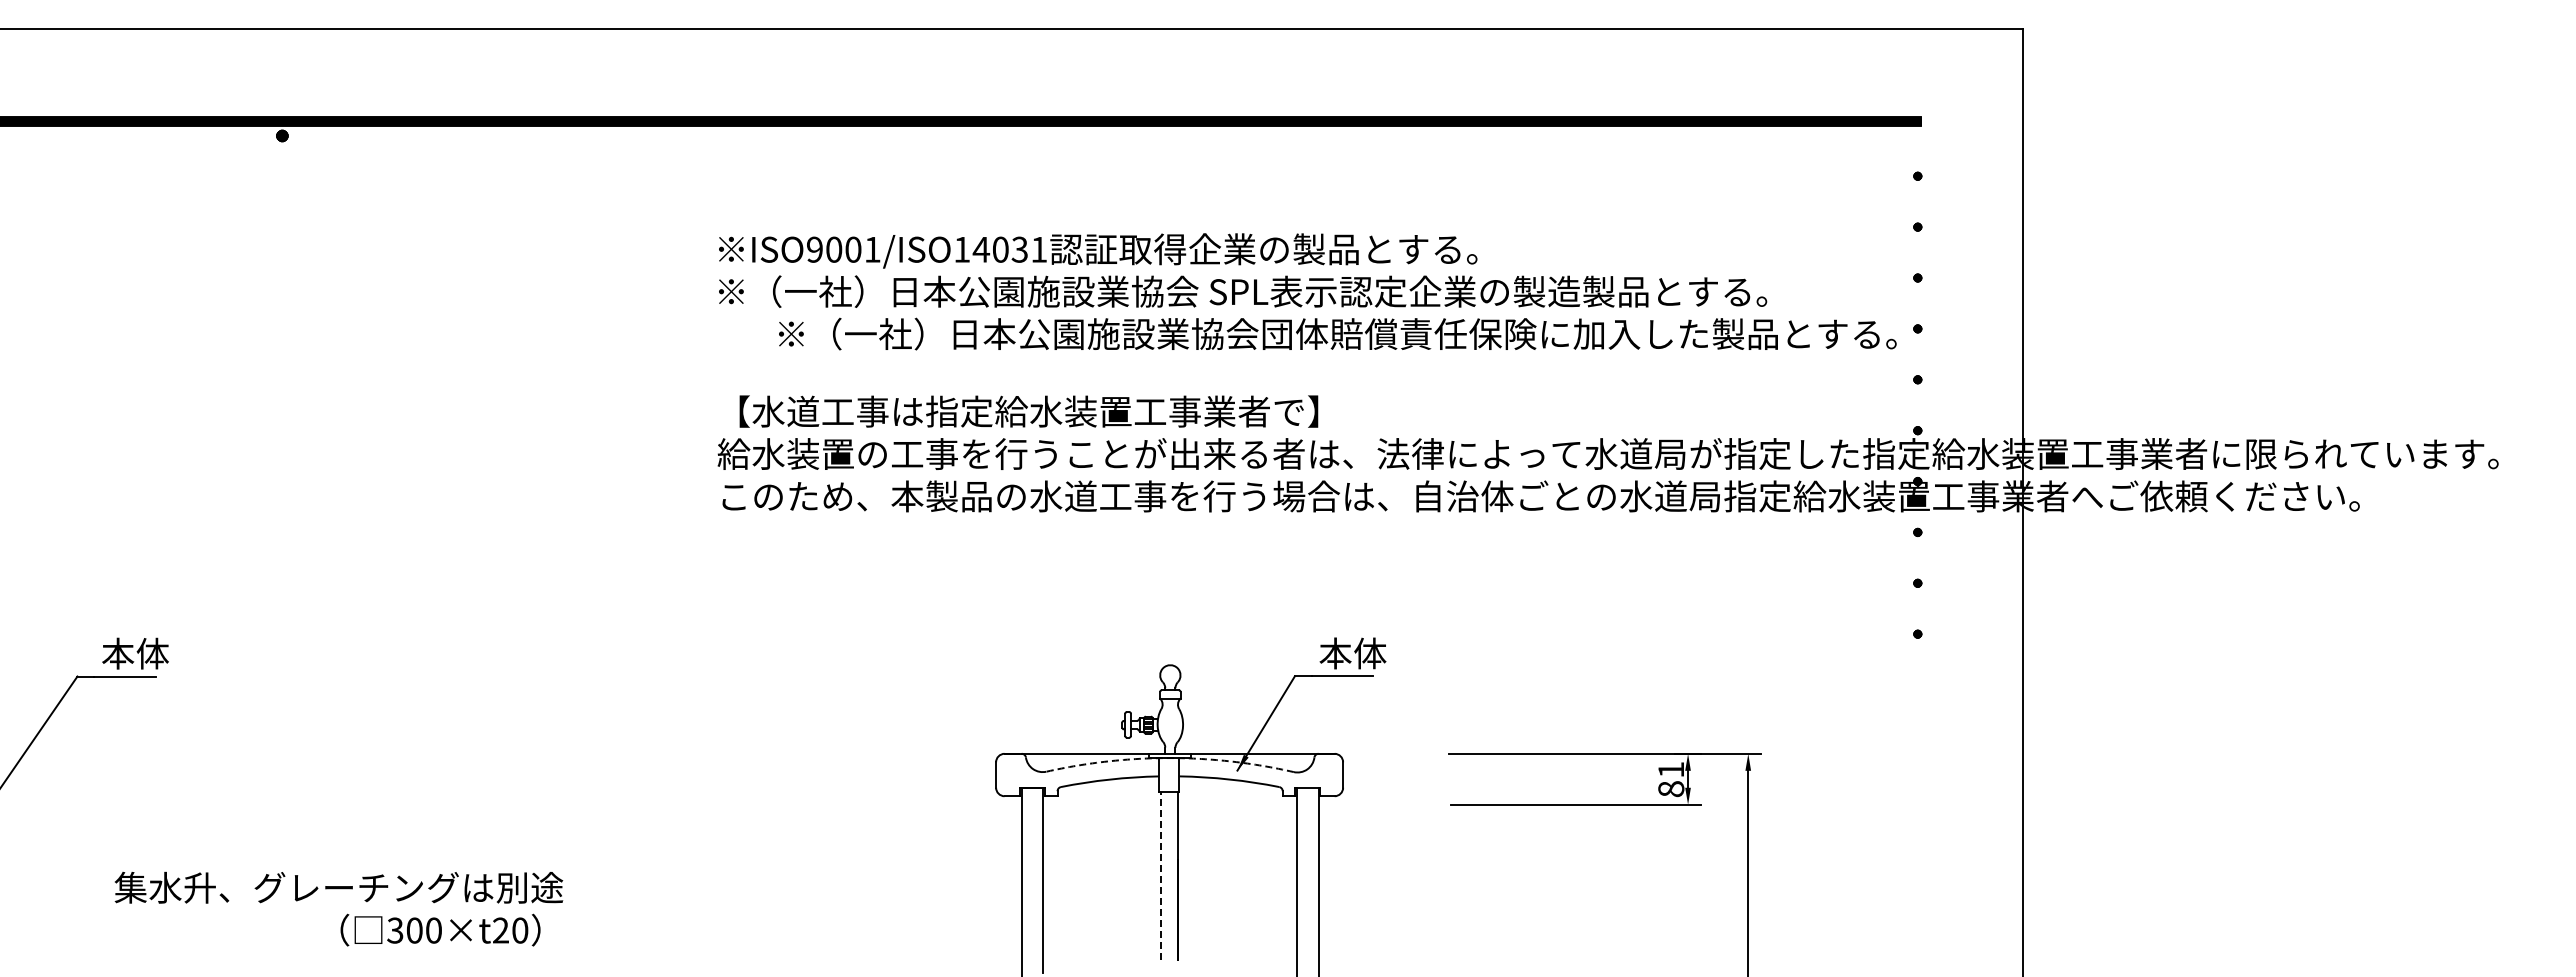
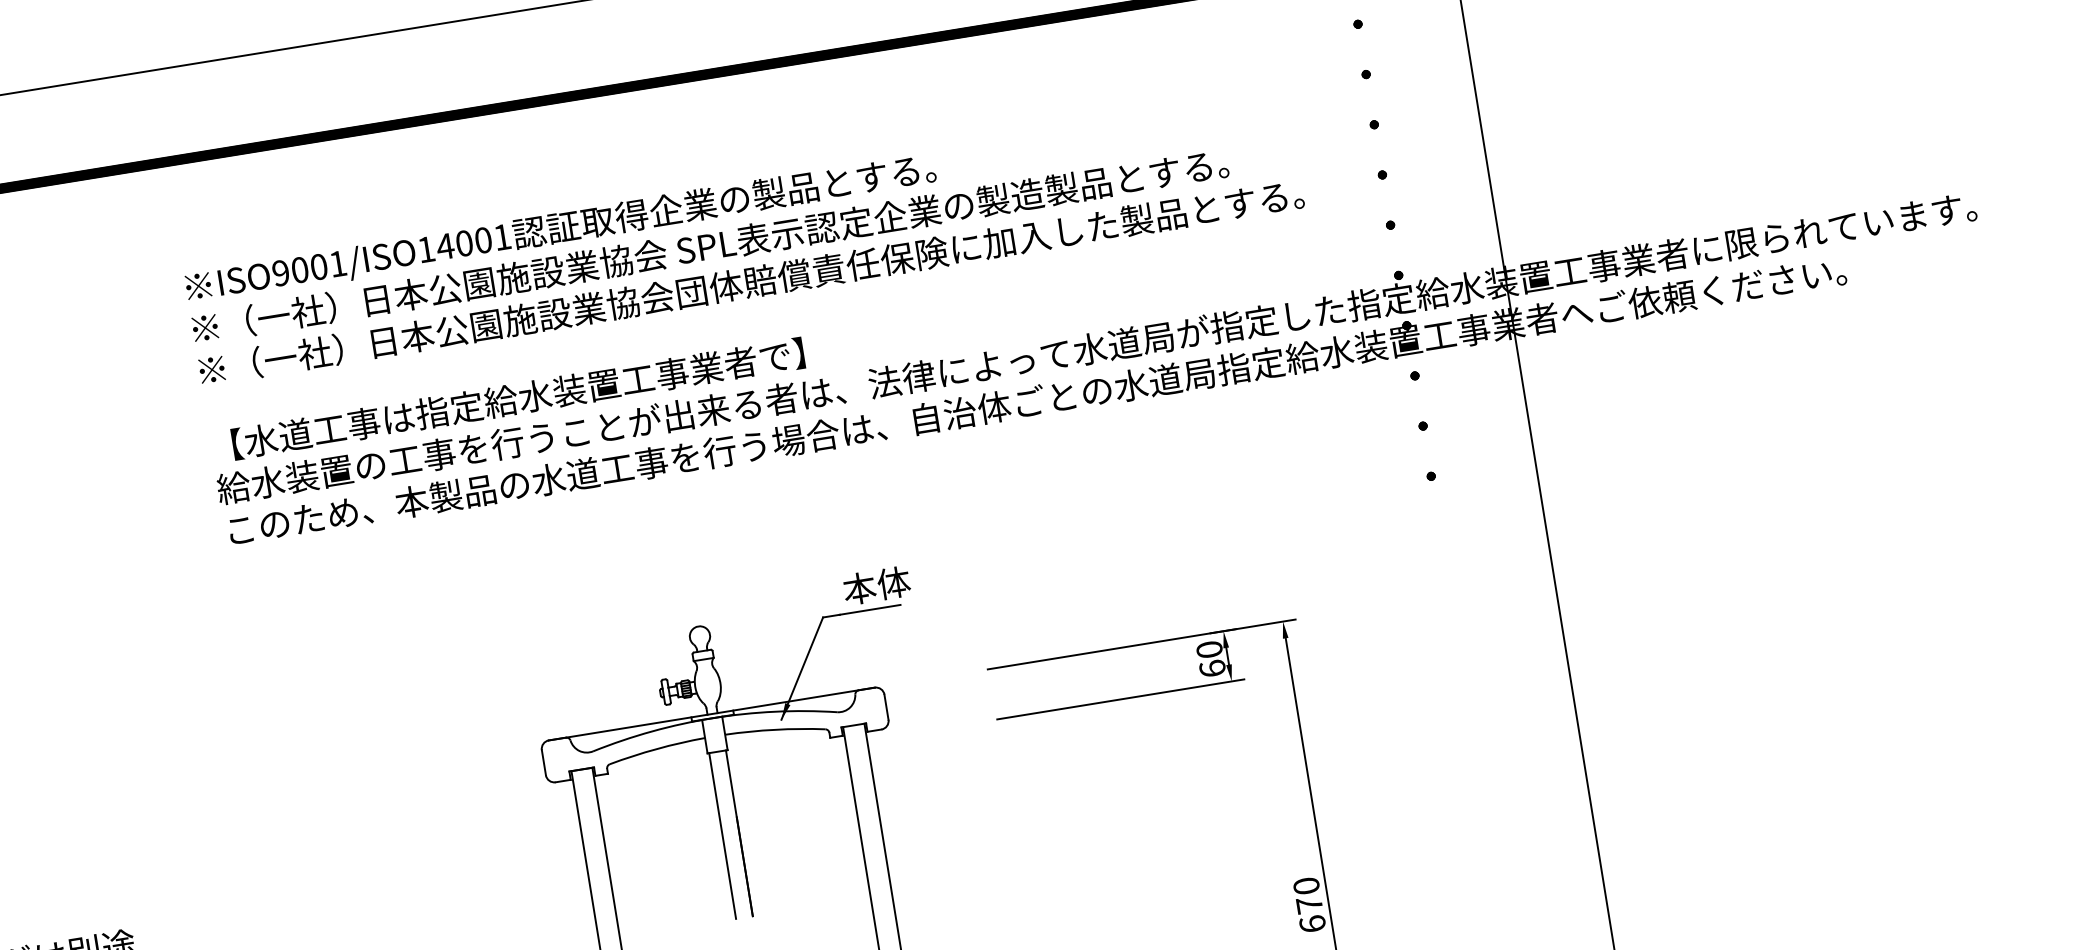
text: (1019, 249) -> (482, 240), ISO9001/ISO14031 -> ISO9001/ISO14001
text: (1337, 333) -> (751, 281), moved
arc: (1170, 758) -> (713, 718), dashed -> solid
text: (1671, 779) -> (1211, 659), 81 -> 60
line: (1160, 875) -> (722, 835), dashed -> solid

